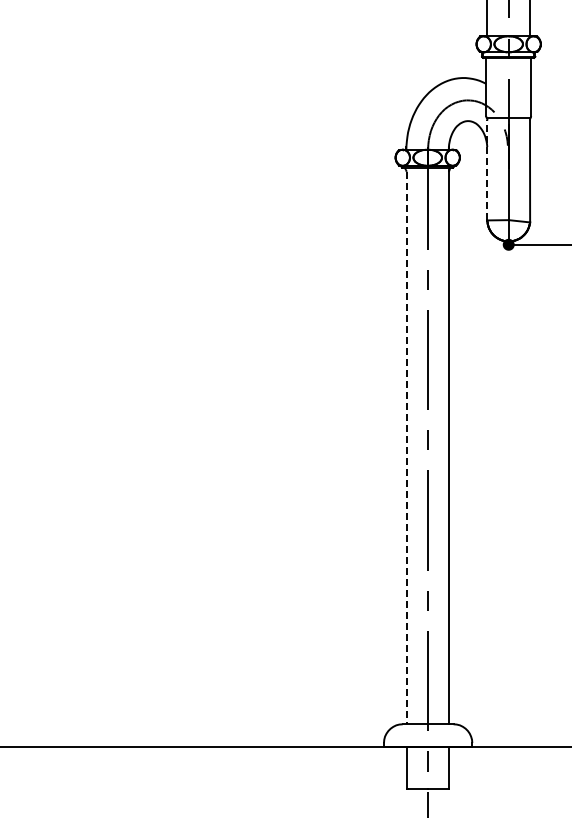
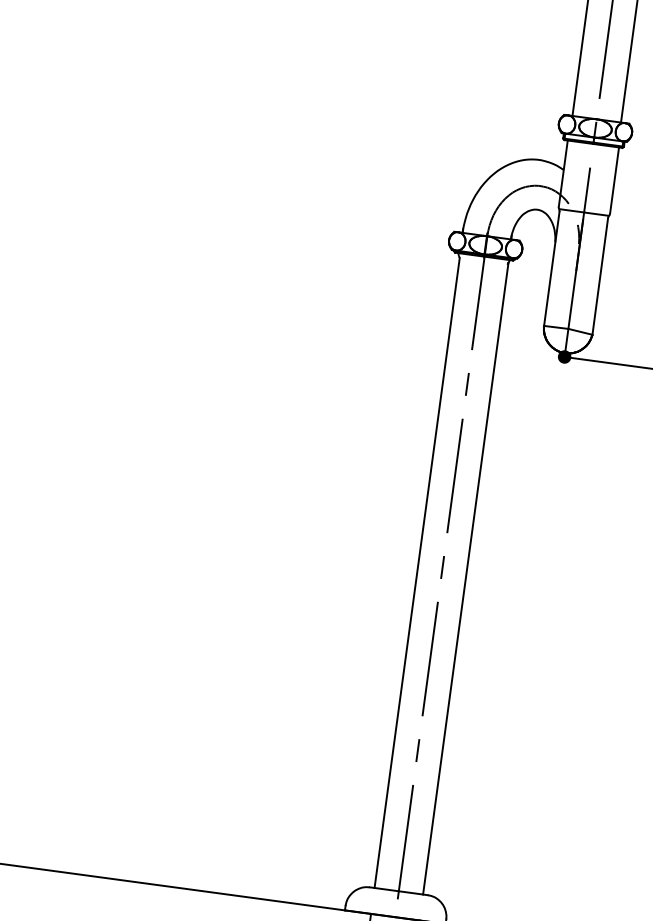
line: (487, 170) -> (551, 269), dashed -> solid
line: (406, 448) -> (416, 573), dashed -> solid

